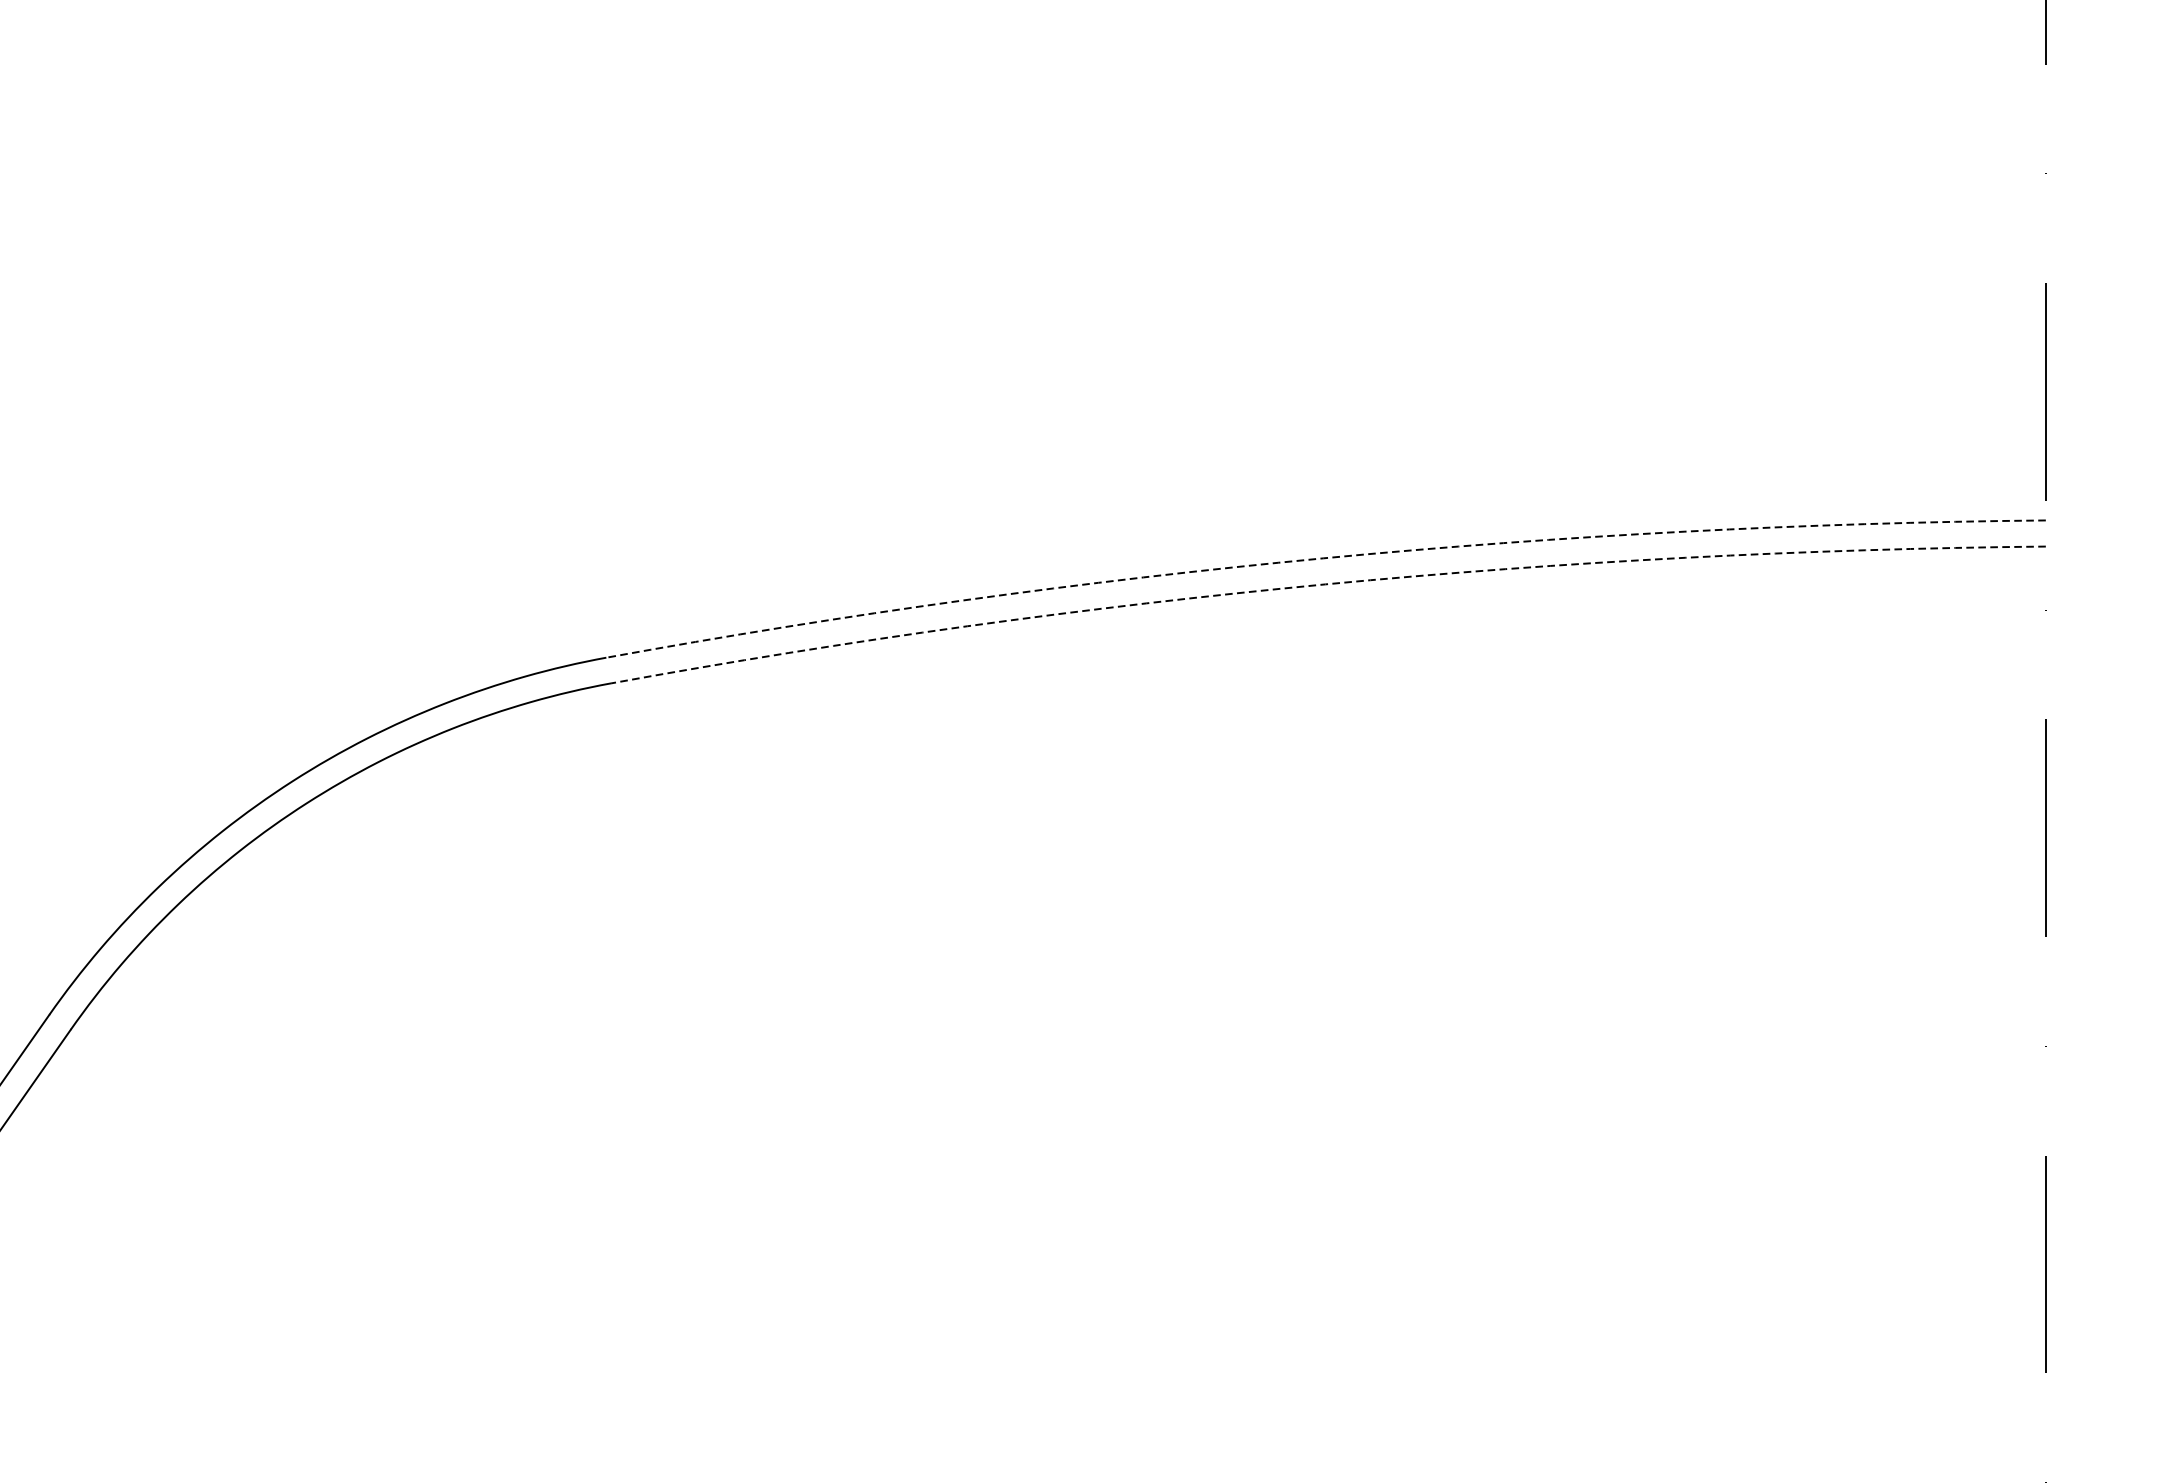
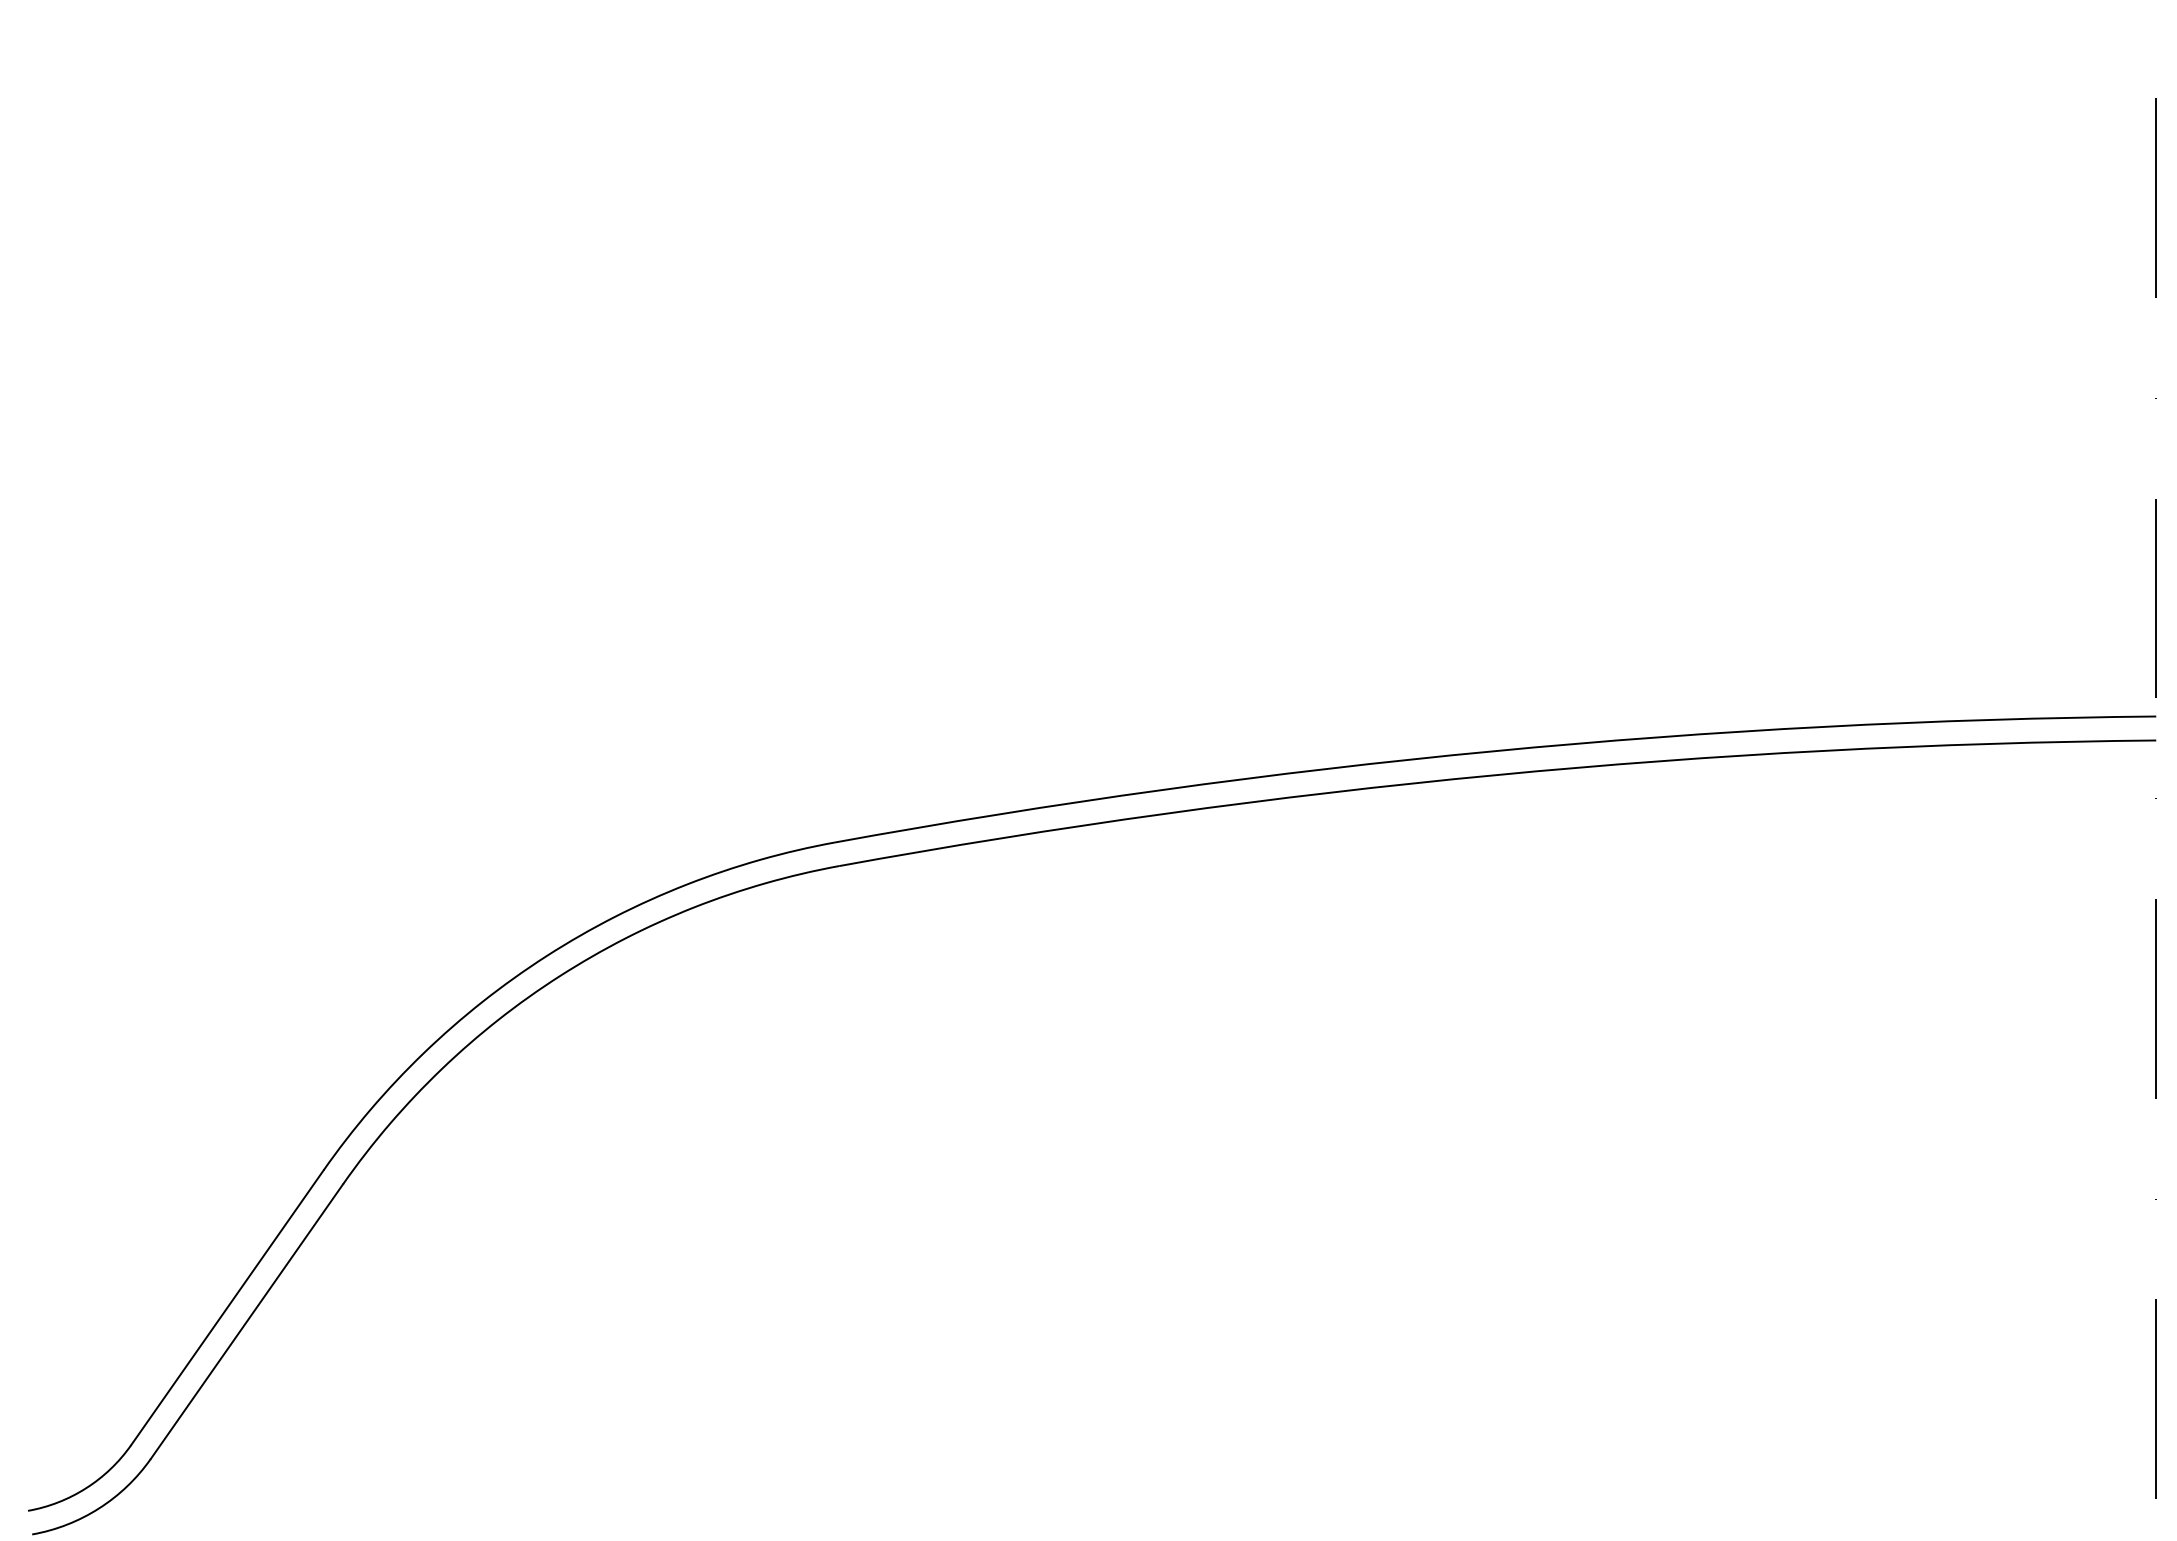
arc: (1322, 558) -> (1492, 751), dashed -> solid
arc: (1326, 584) -> (1495, 775), dashed -> solid

